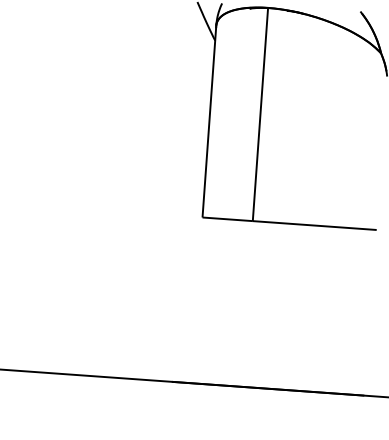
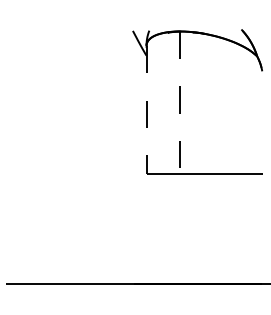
line: (261, 116) -> (180, 103), solid -> dashed
line: (209, 121) -> (146, 109), solid -> dashed

